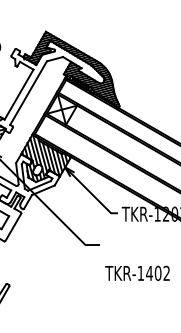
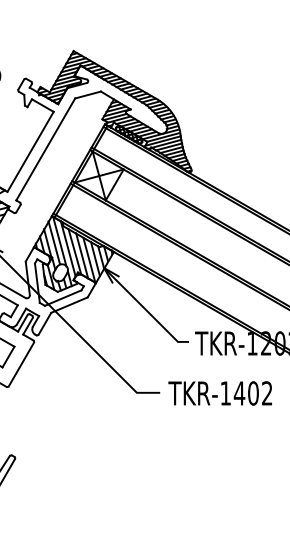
text: (137, 272) -> (220, 392), moved

